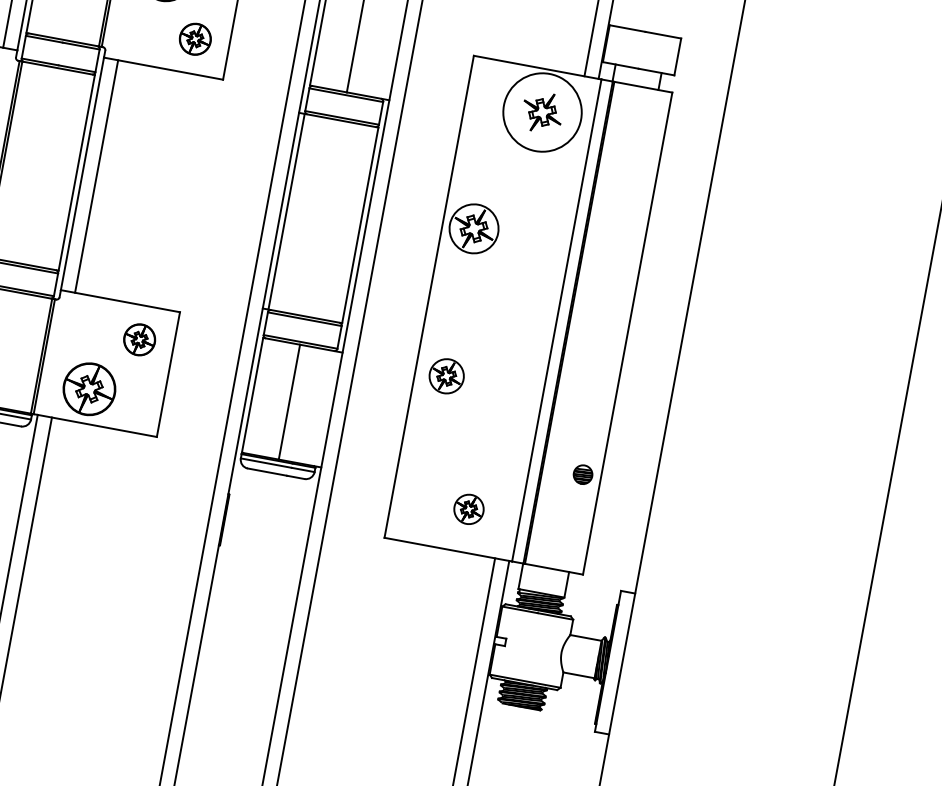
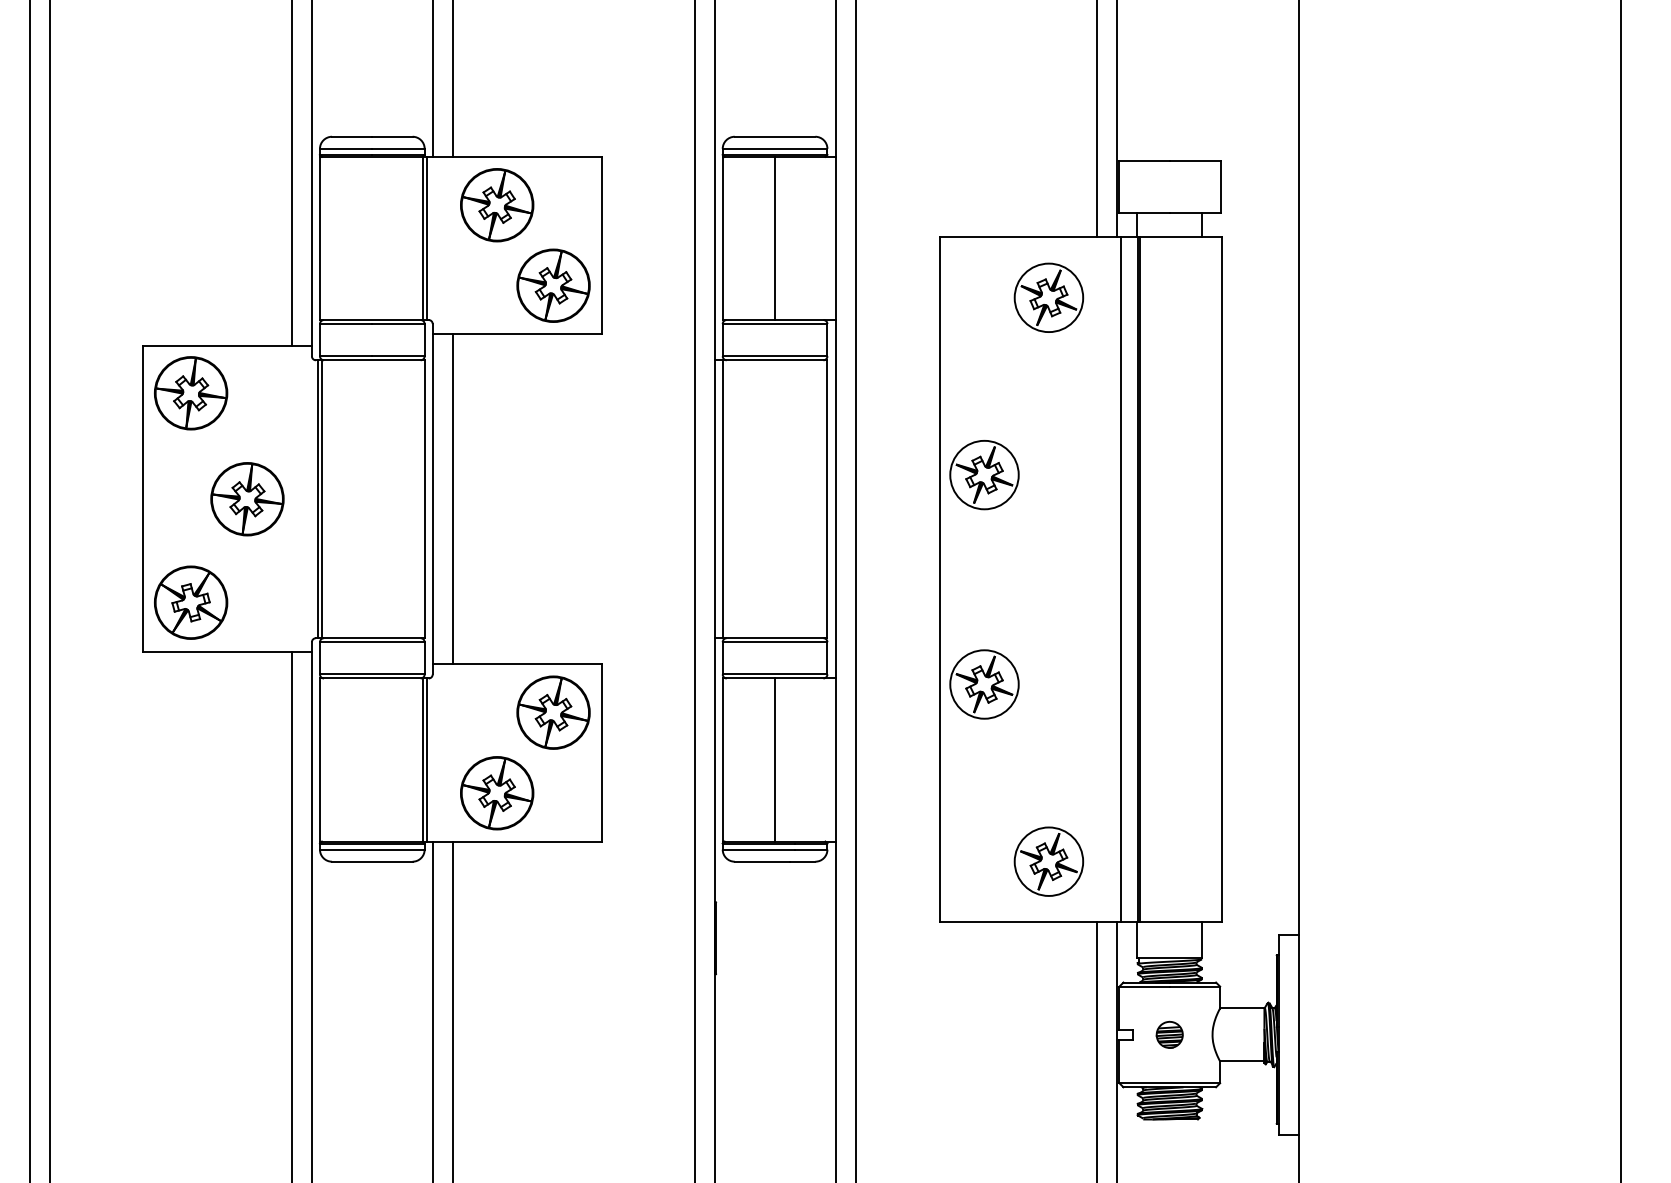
part: (195, 39) -> (553, 285), size x1.67
circle: (542, 112) -> (1048, 297), size x0.62
part: (139, 339) -> (553, 712), size x1.67
part: (446, 376) -> (984, 684), size x1.43
part: (582, 474) -> (1169, 1034), moved
part: (468, 509) -> (1048, 861), size x1.67

